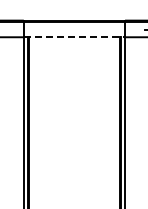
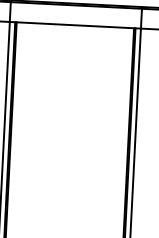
line: (74, 37) -> (75, 25), dashed -> solid

